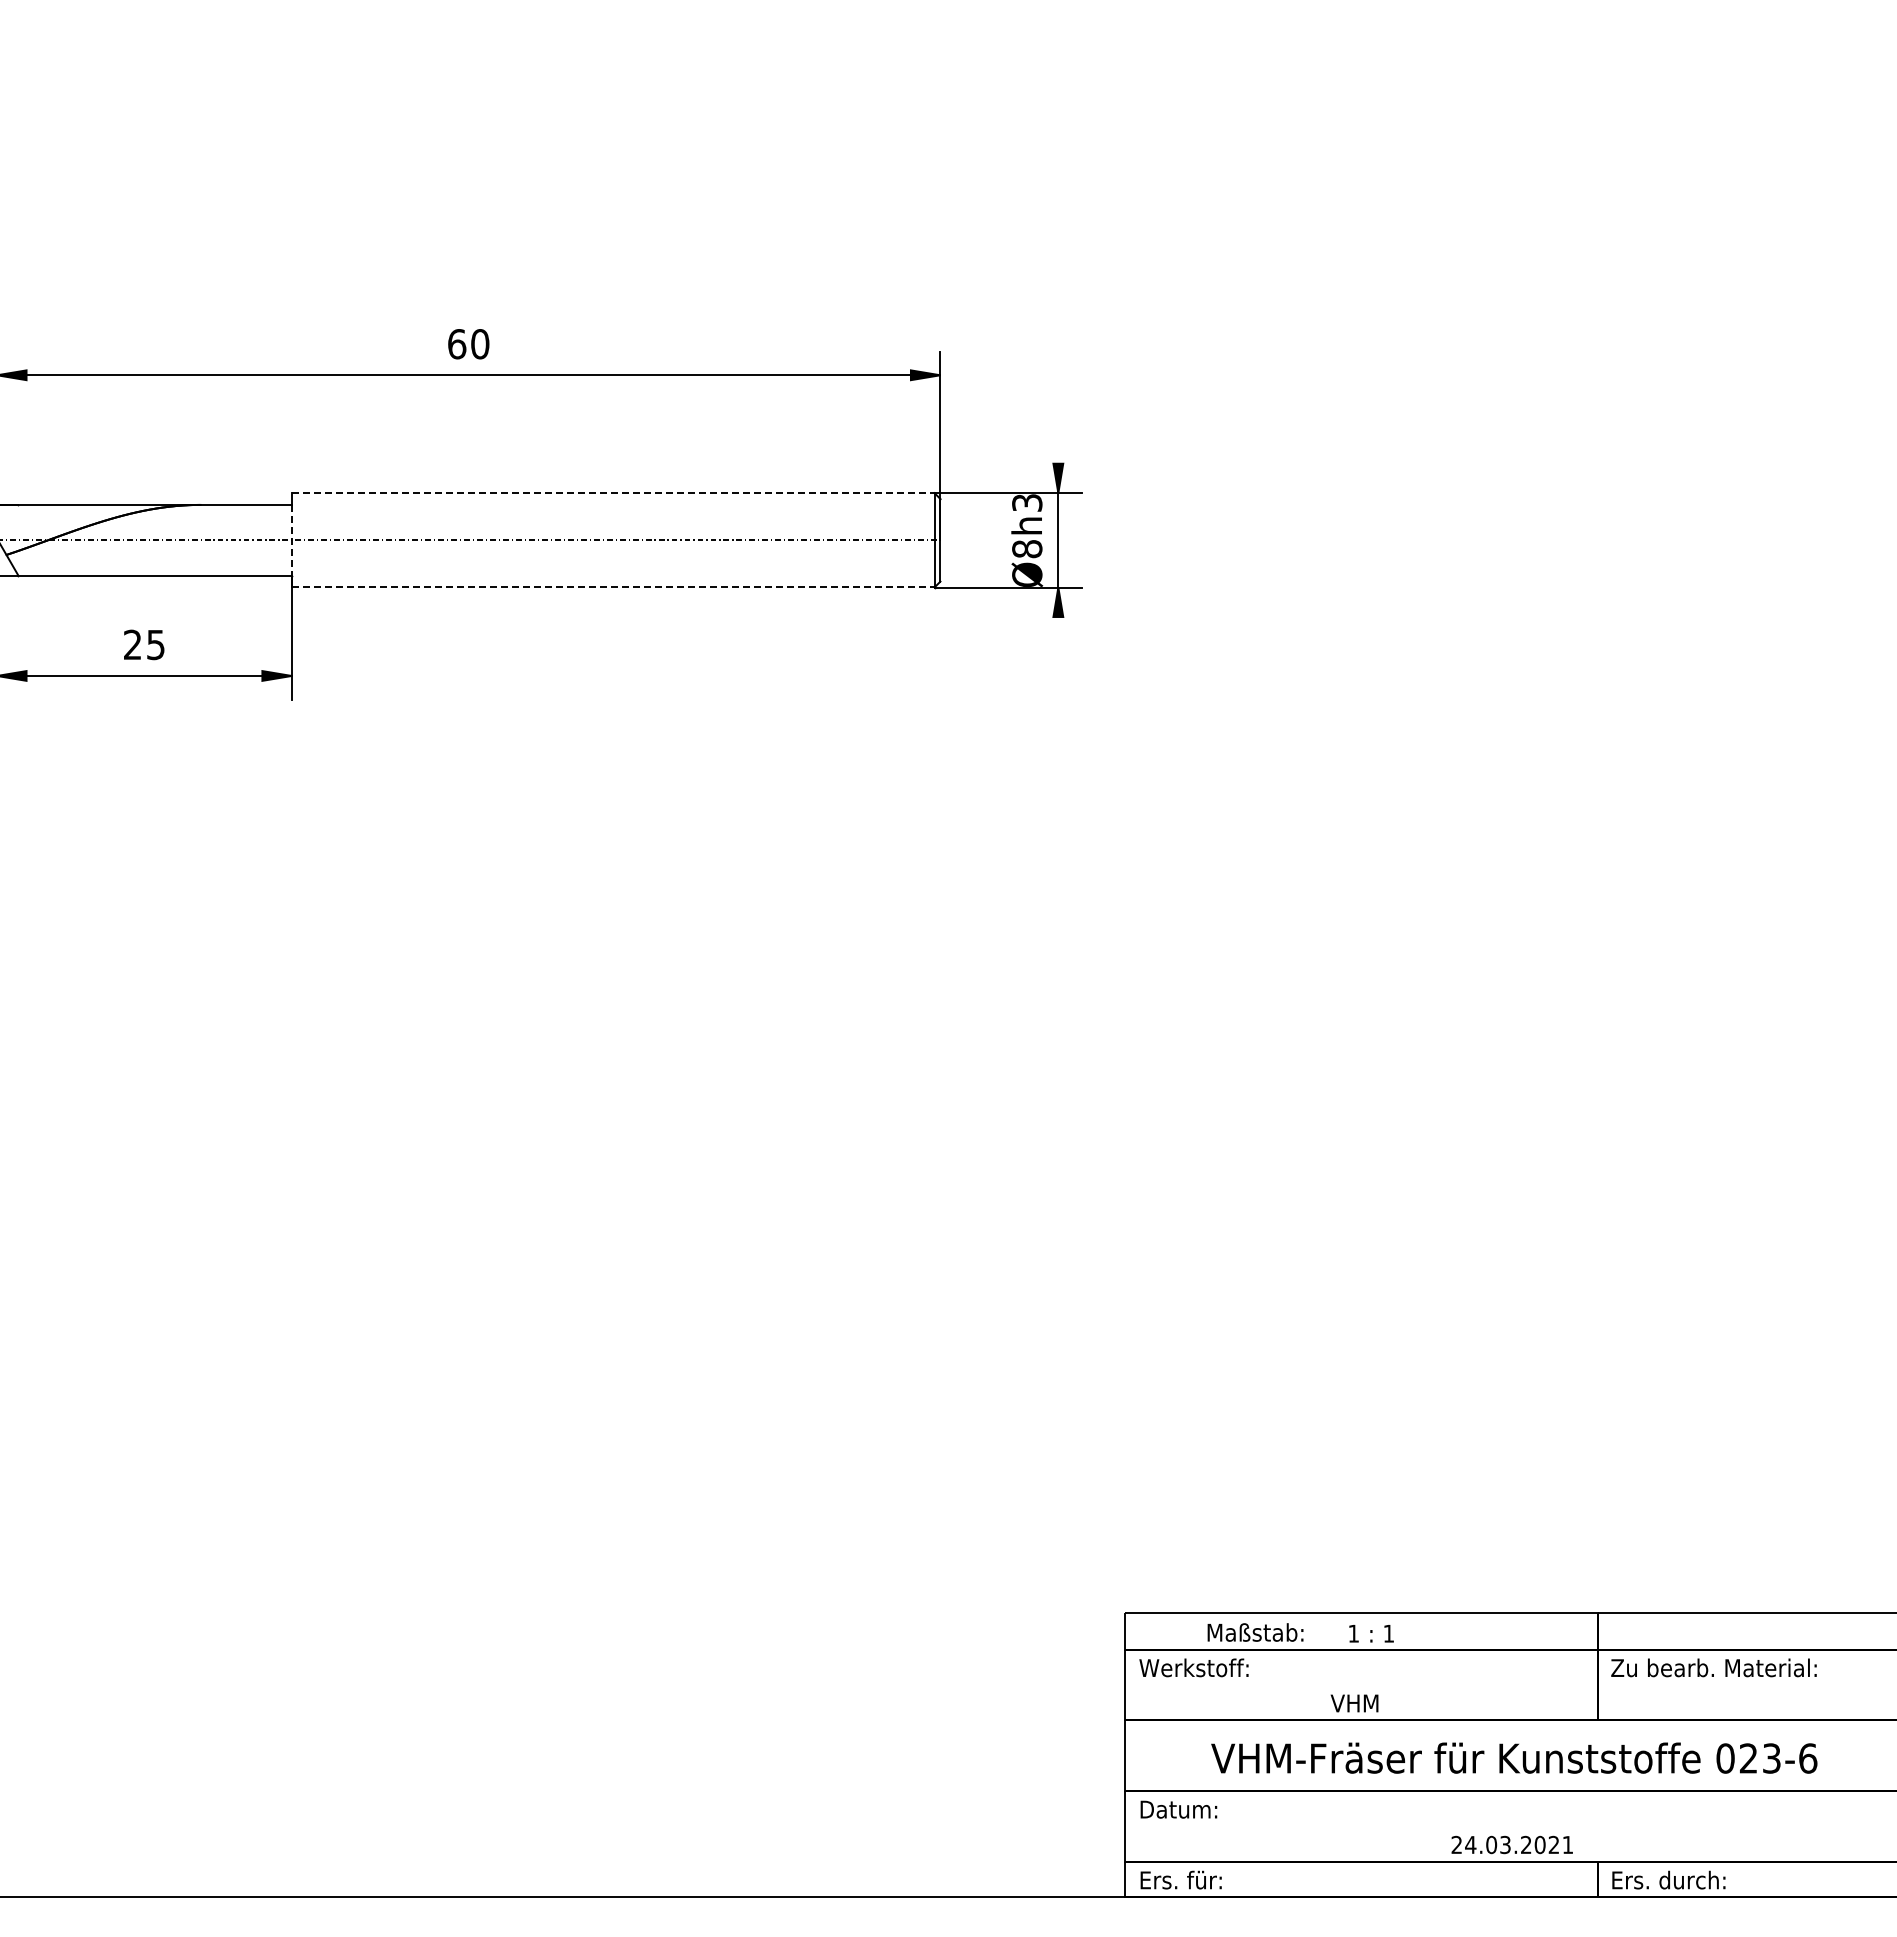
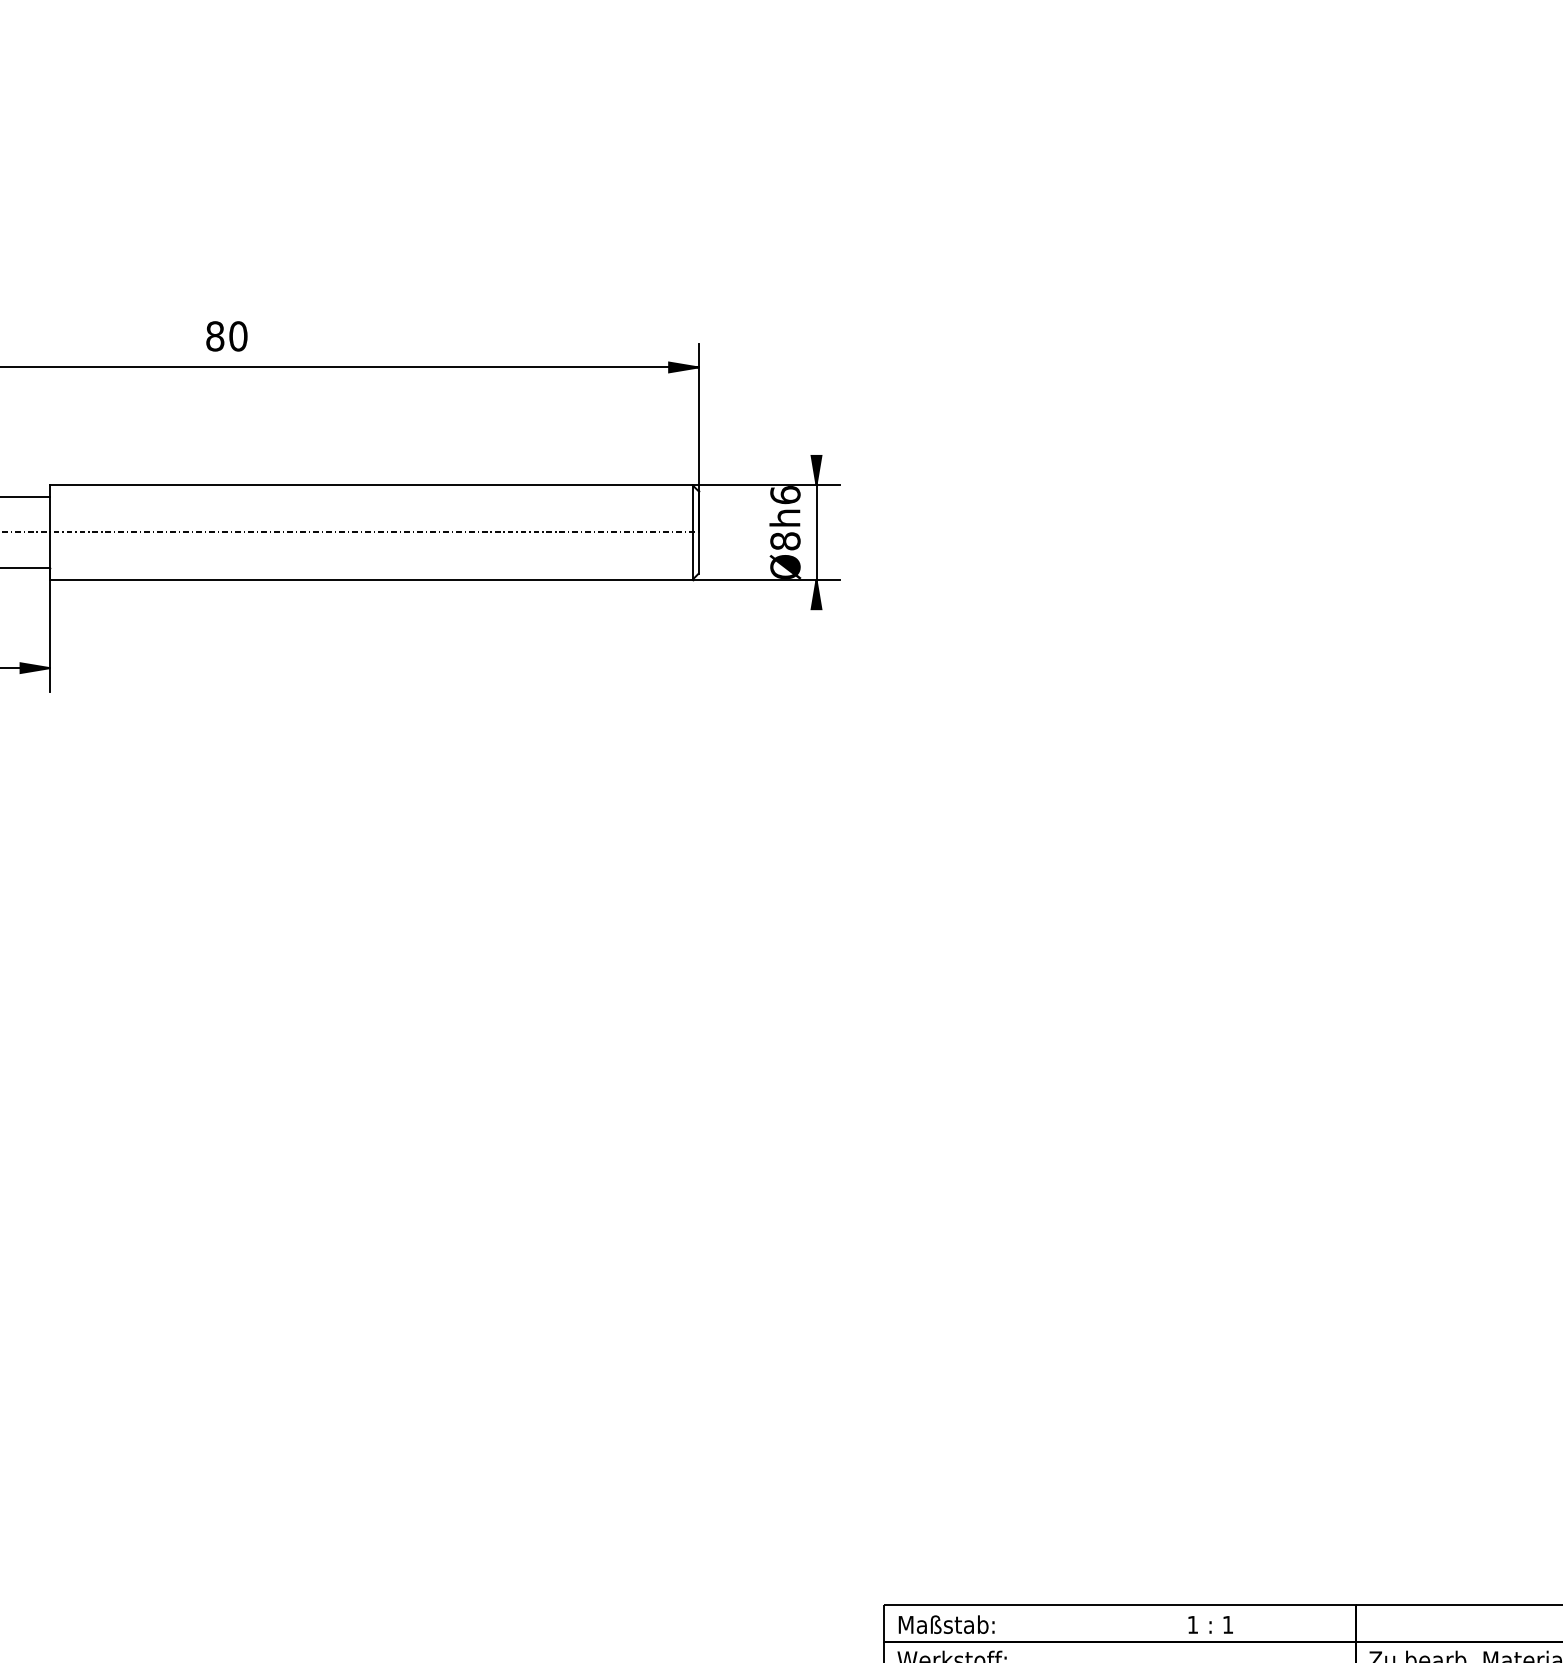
text: (457, 344) -> (215, 336), 60 -> 80
line: (613, 493) -> (371, 485), dashed -> solid
text: (1027, 502) -> (785, 494), Ø8h3 -> Ø8h6
line: (291, 540) -> (49, 532), dashed -> solid
line: (613, 587) -> (371, 579), dashed -> solid
text: (1255, 1632) -> (946, 1624), moved
text: (1371, 1633) -> (1210, 1624), moved

